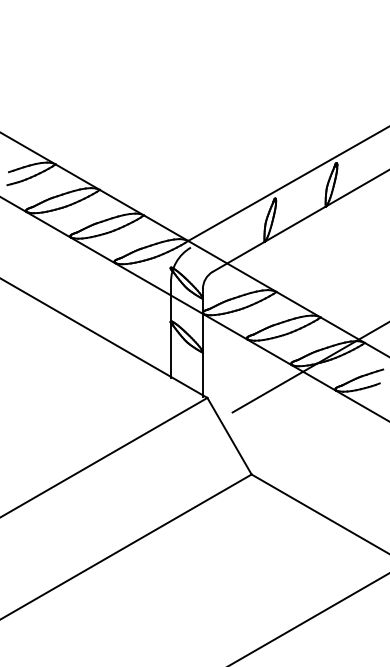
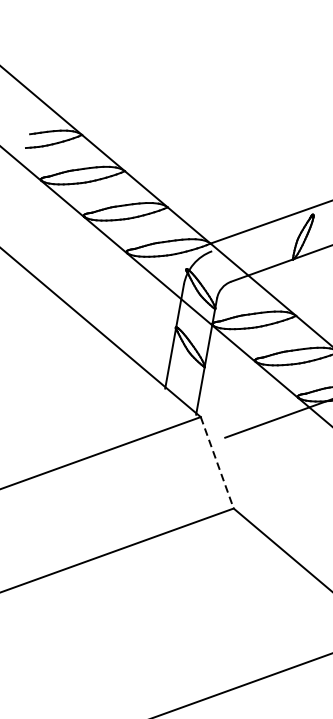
line: (229, 436) -> (217, 463), solid -> dashed

